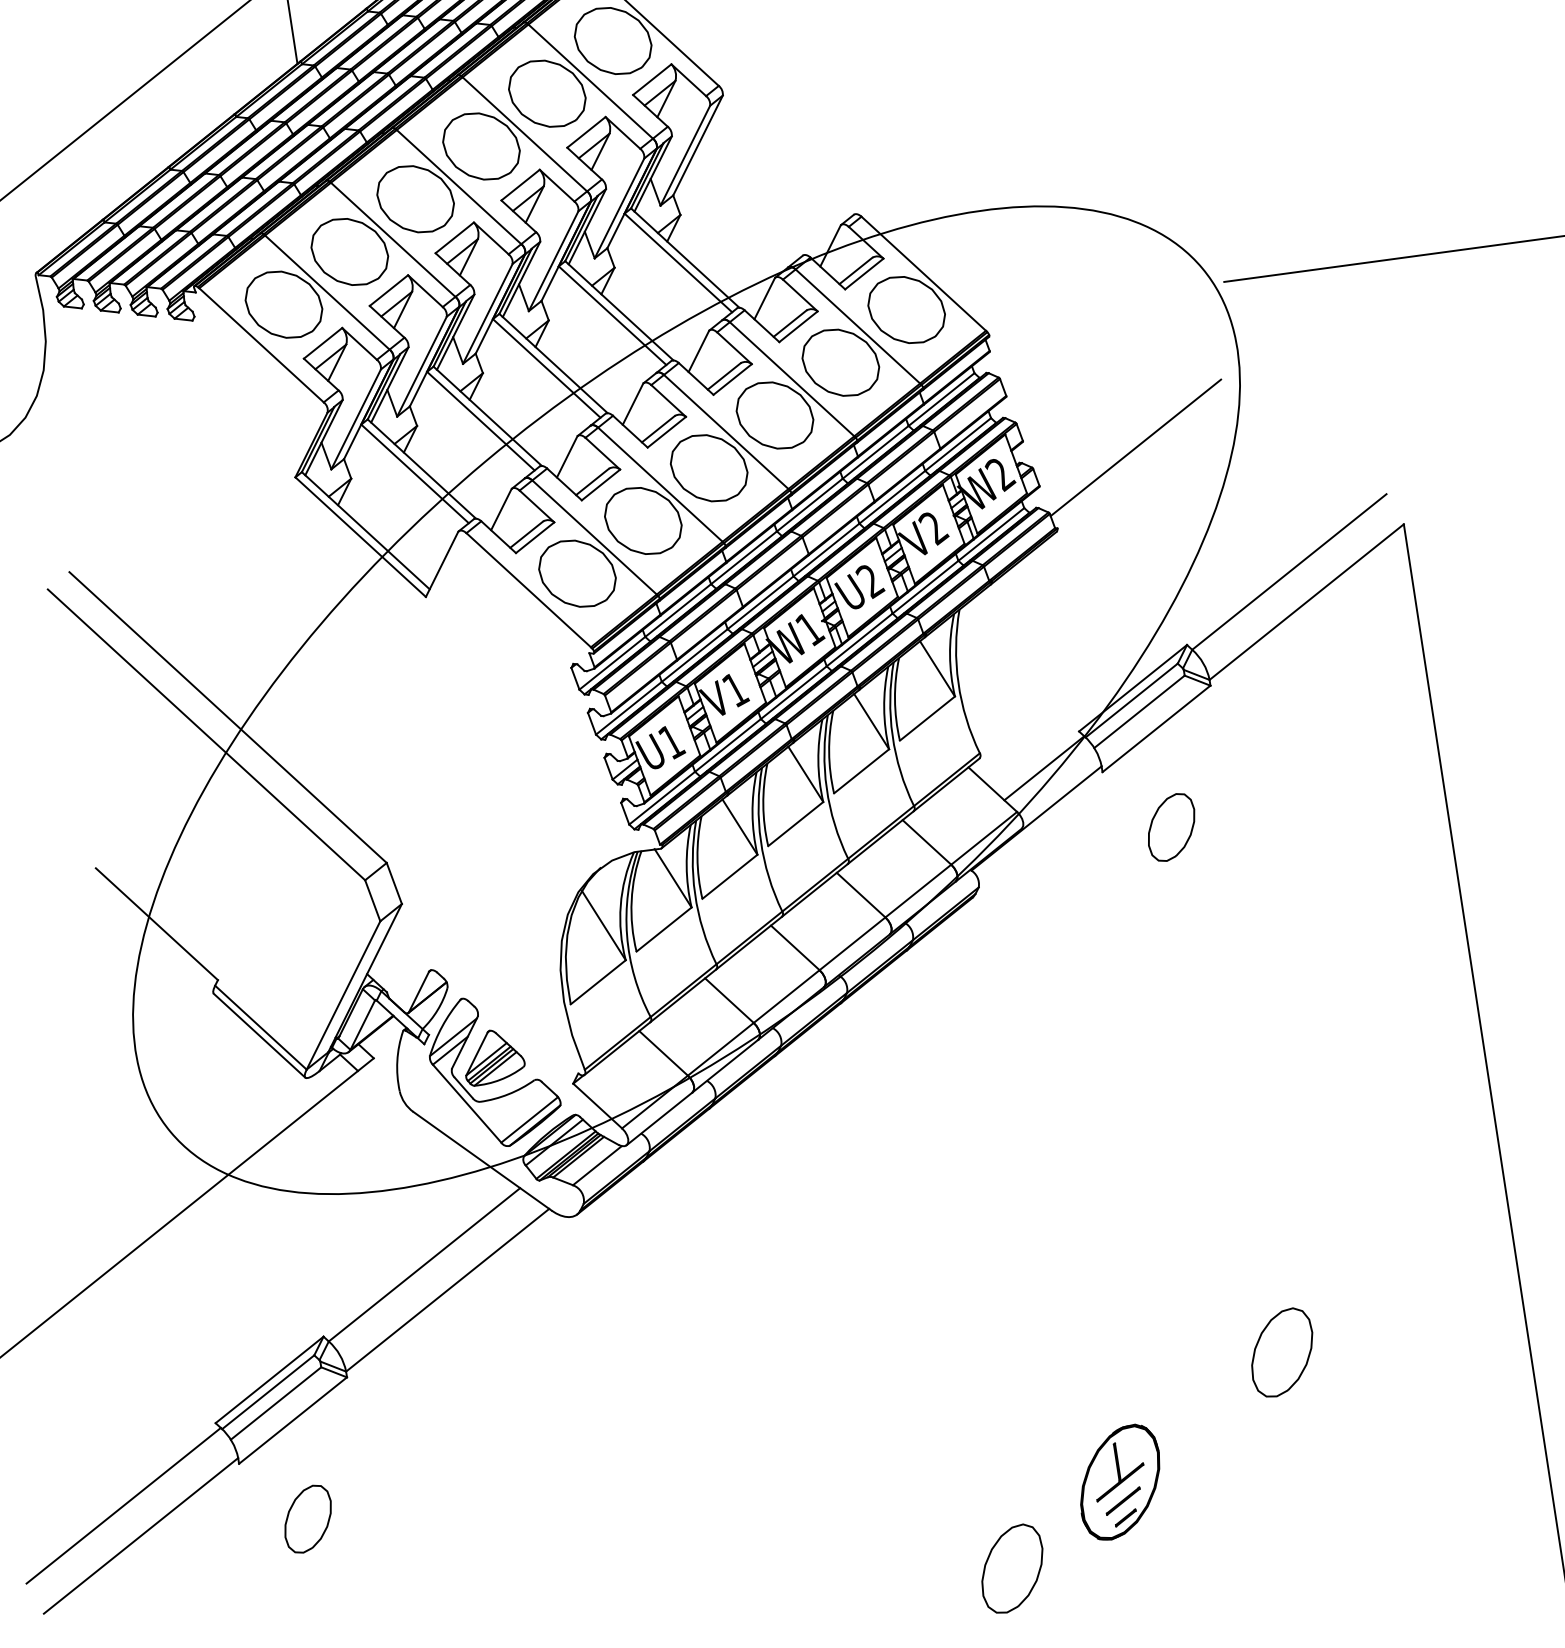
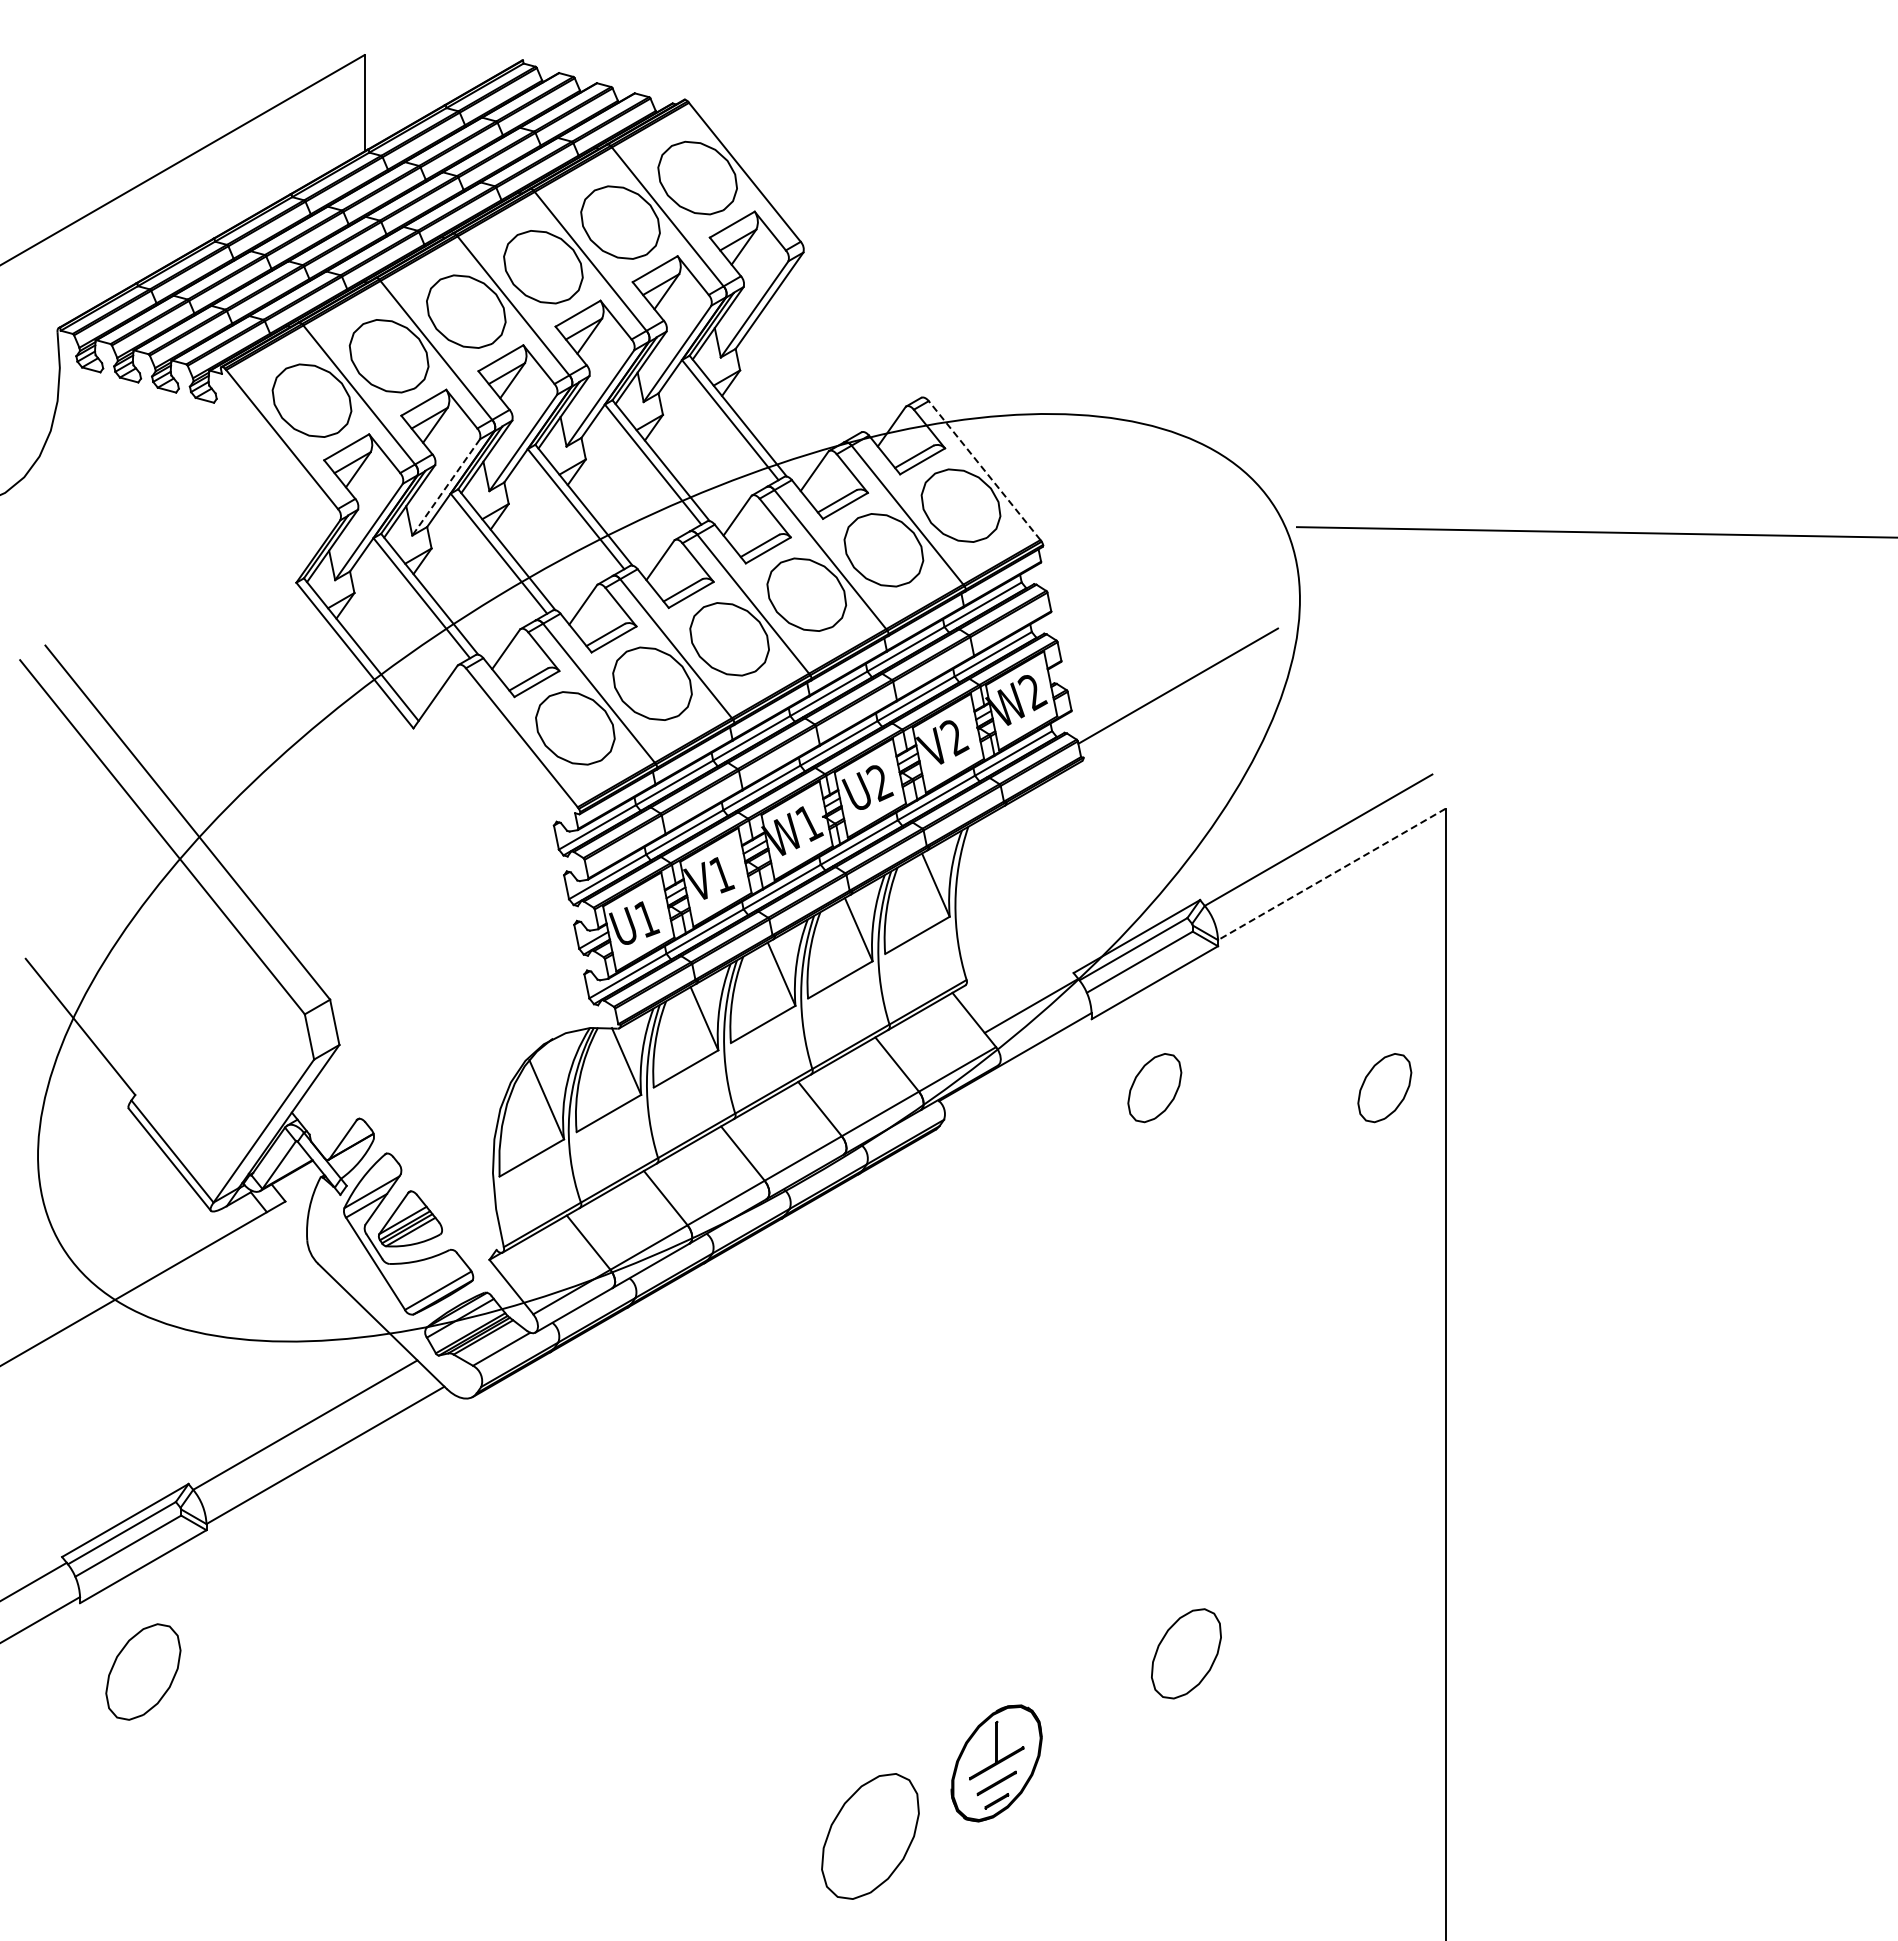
line: (923, 273) -> (984, 470), solid -> dashed
line: (422, 366) -> (446, 487), solid -> dashed
line: (1306, 602) -> (1331, 874), solid -> dashed
part: (1386, 795) -> (1384, 1088), added
part: (307, 1518) -> (142, 1671), size x1.4
part: (1011, 1568) -> (869, 1835), size x1.4

